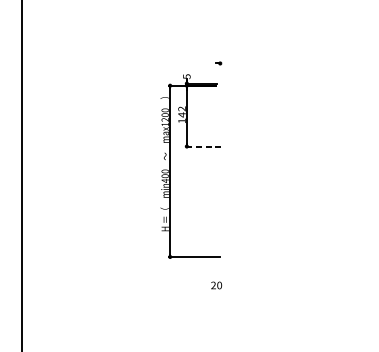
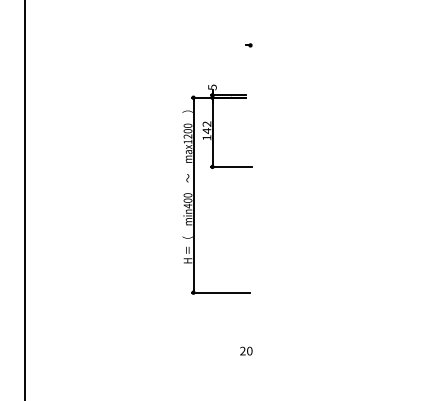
part: (218, 63) -> (248, 45), moved
line: (203, 146) -> (231, 166), dashed -> solid
text: (216, 284) -> (246, 350), moved

